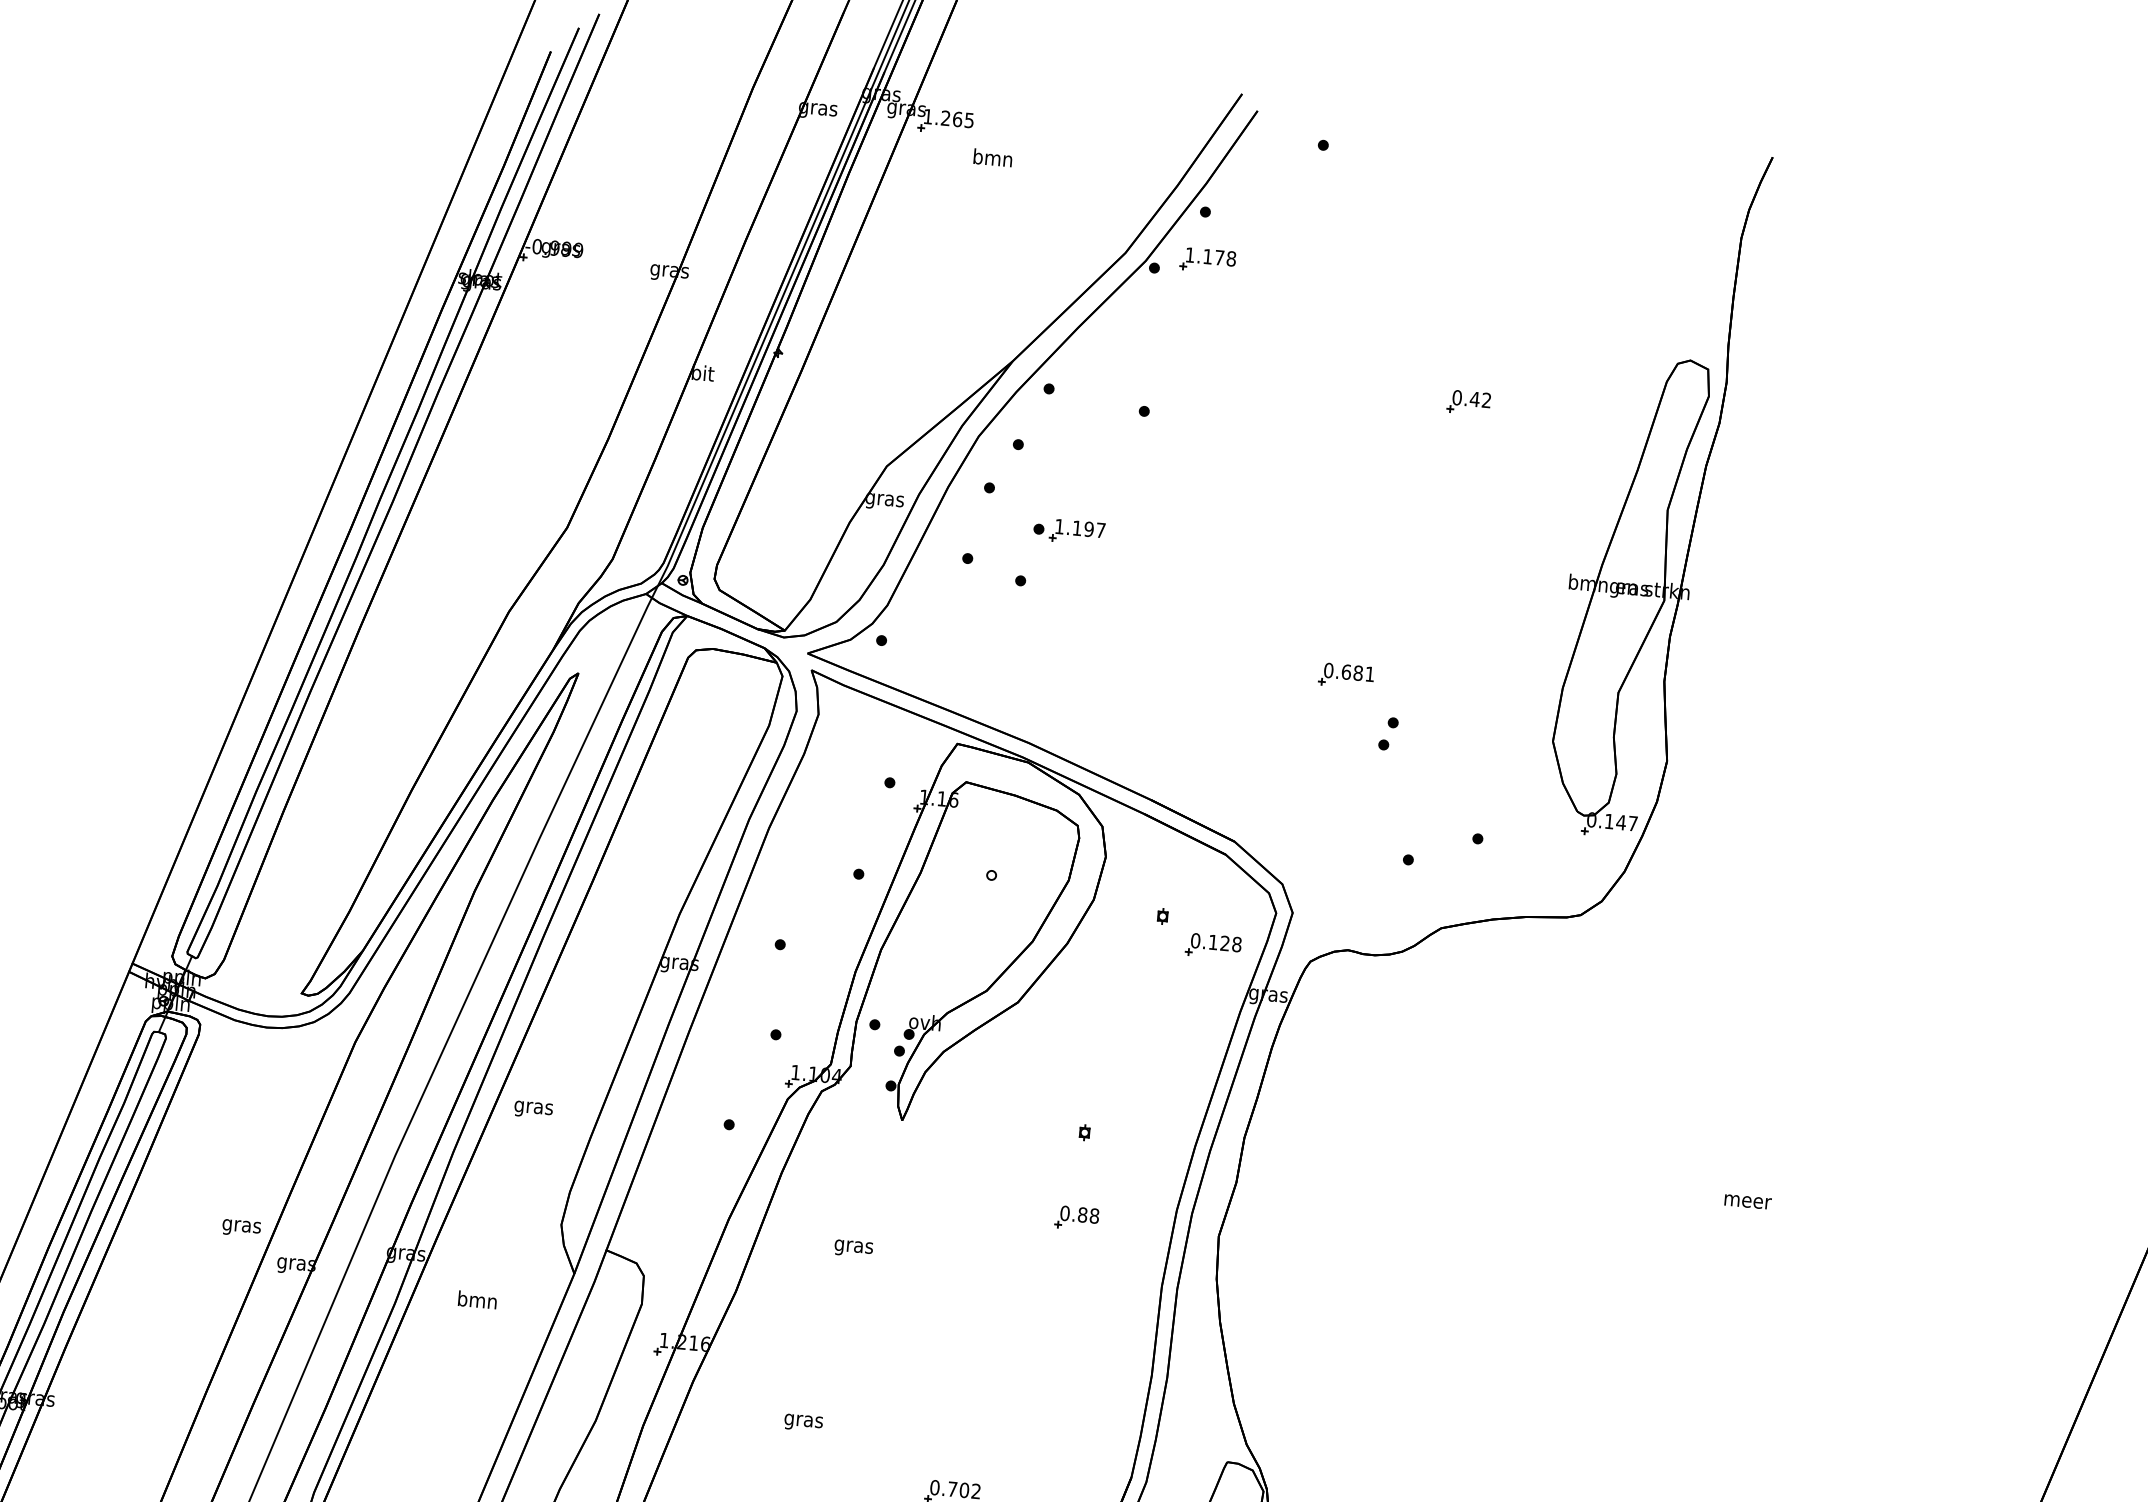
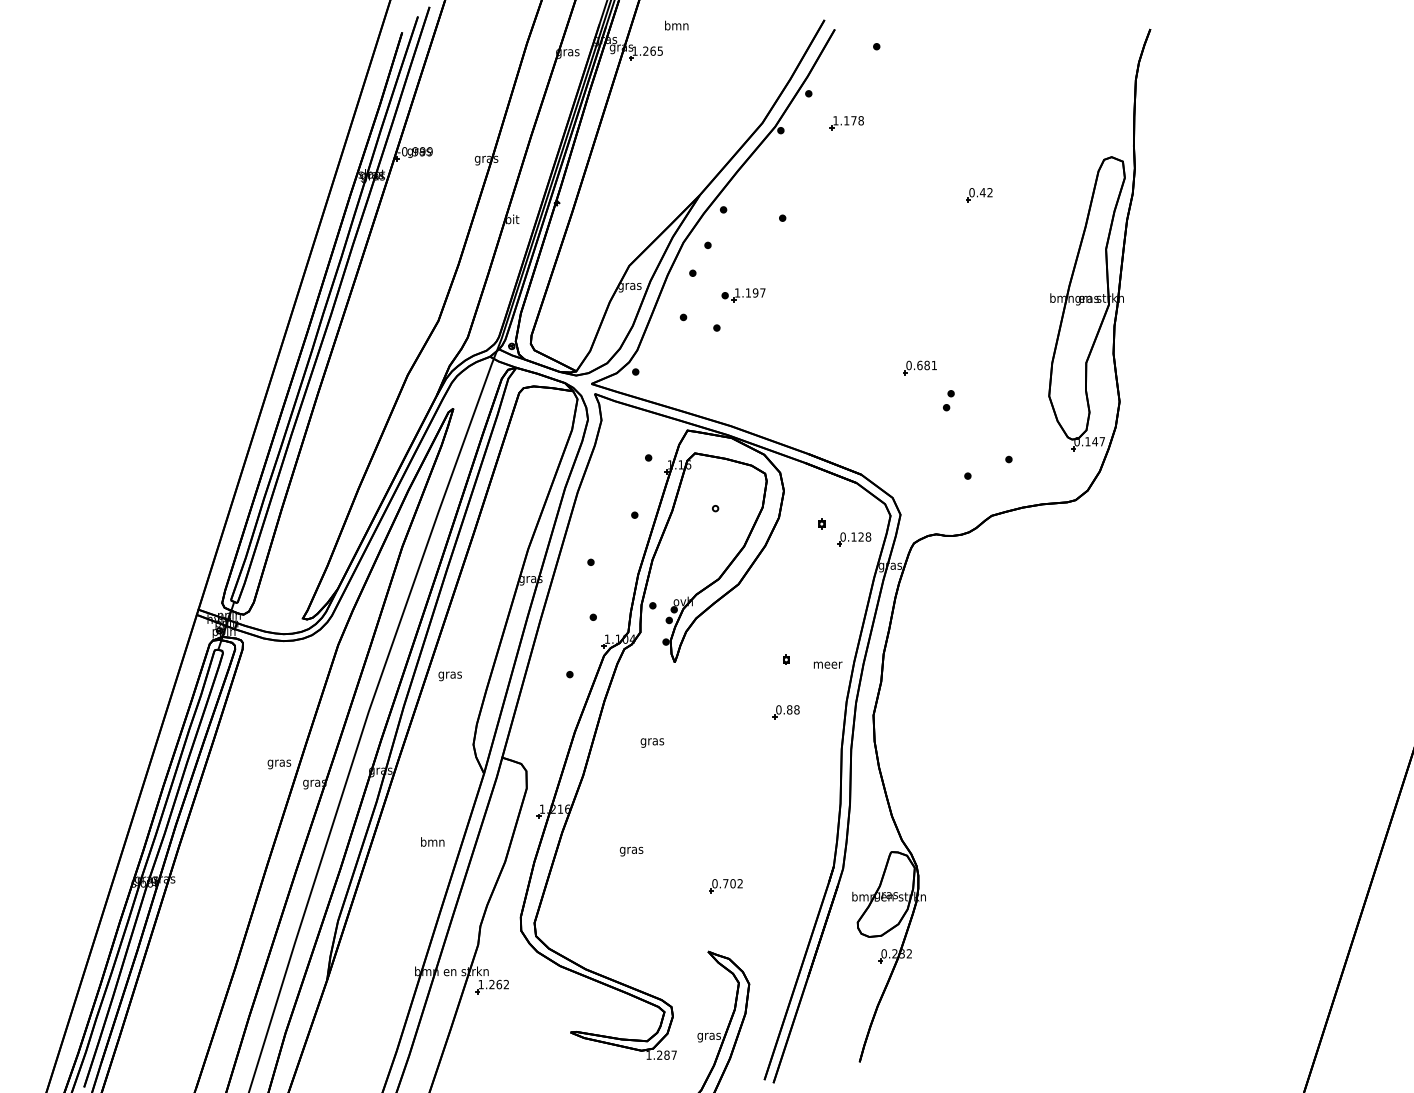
text: (992, 157) -> (676, 25), moved
part: (1207, 261) -> (846, 123), moved
text: (1748, 1200) -> (828, 664), moved
text: (477, 1299) -> (432, 841), moved

